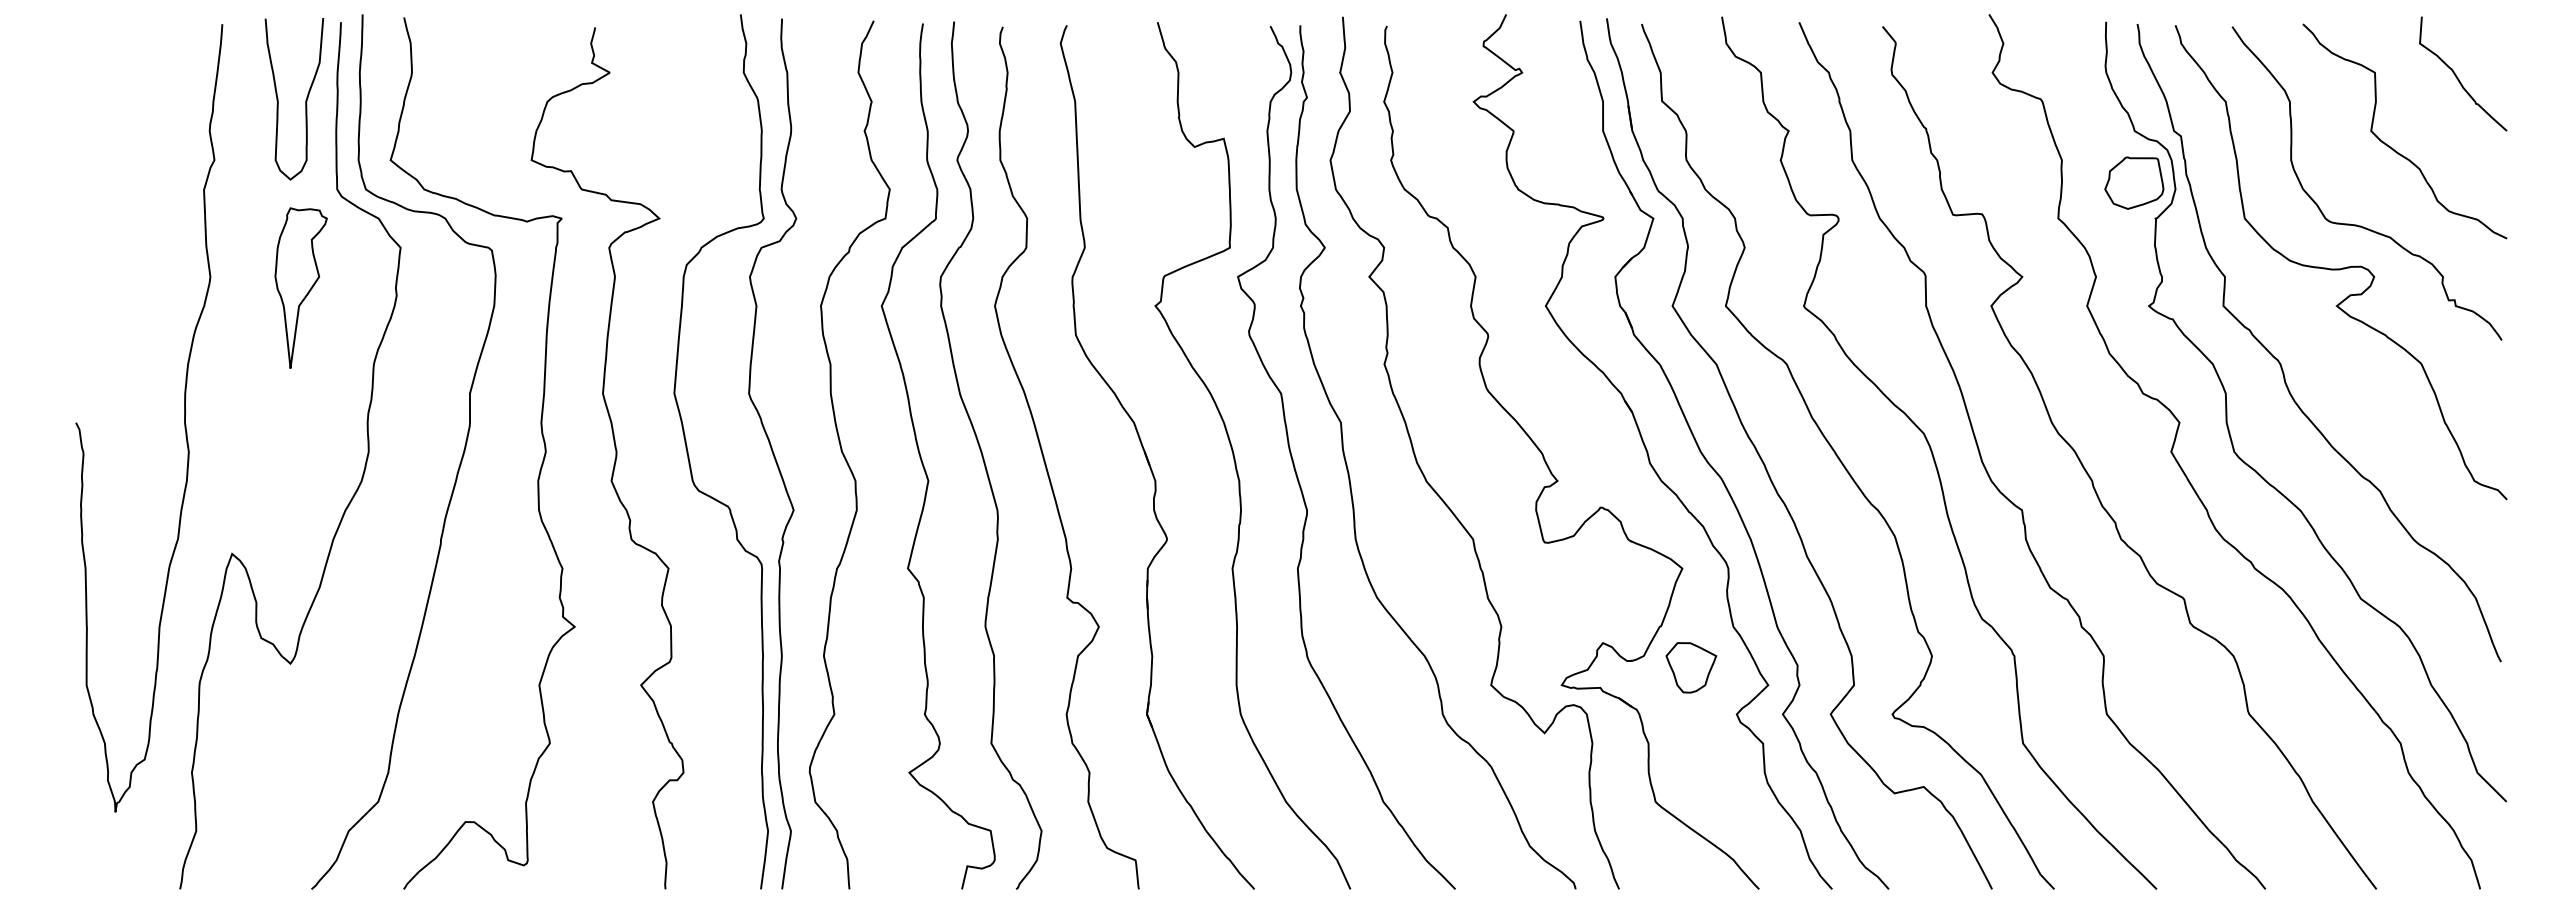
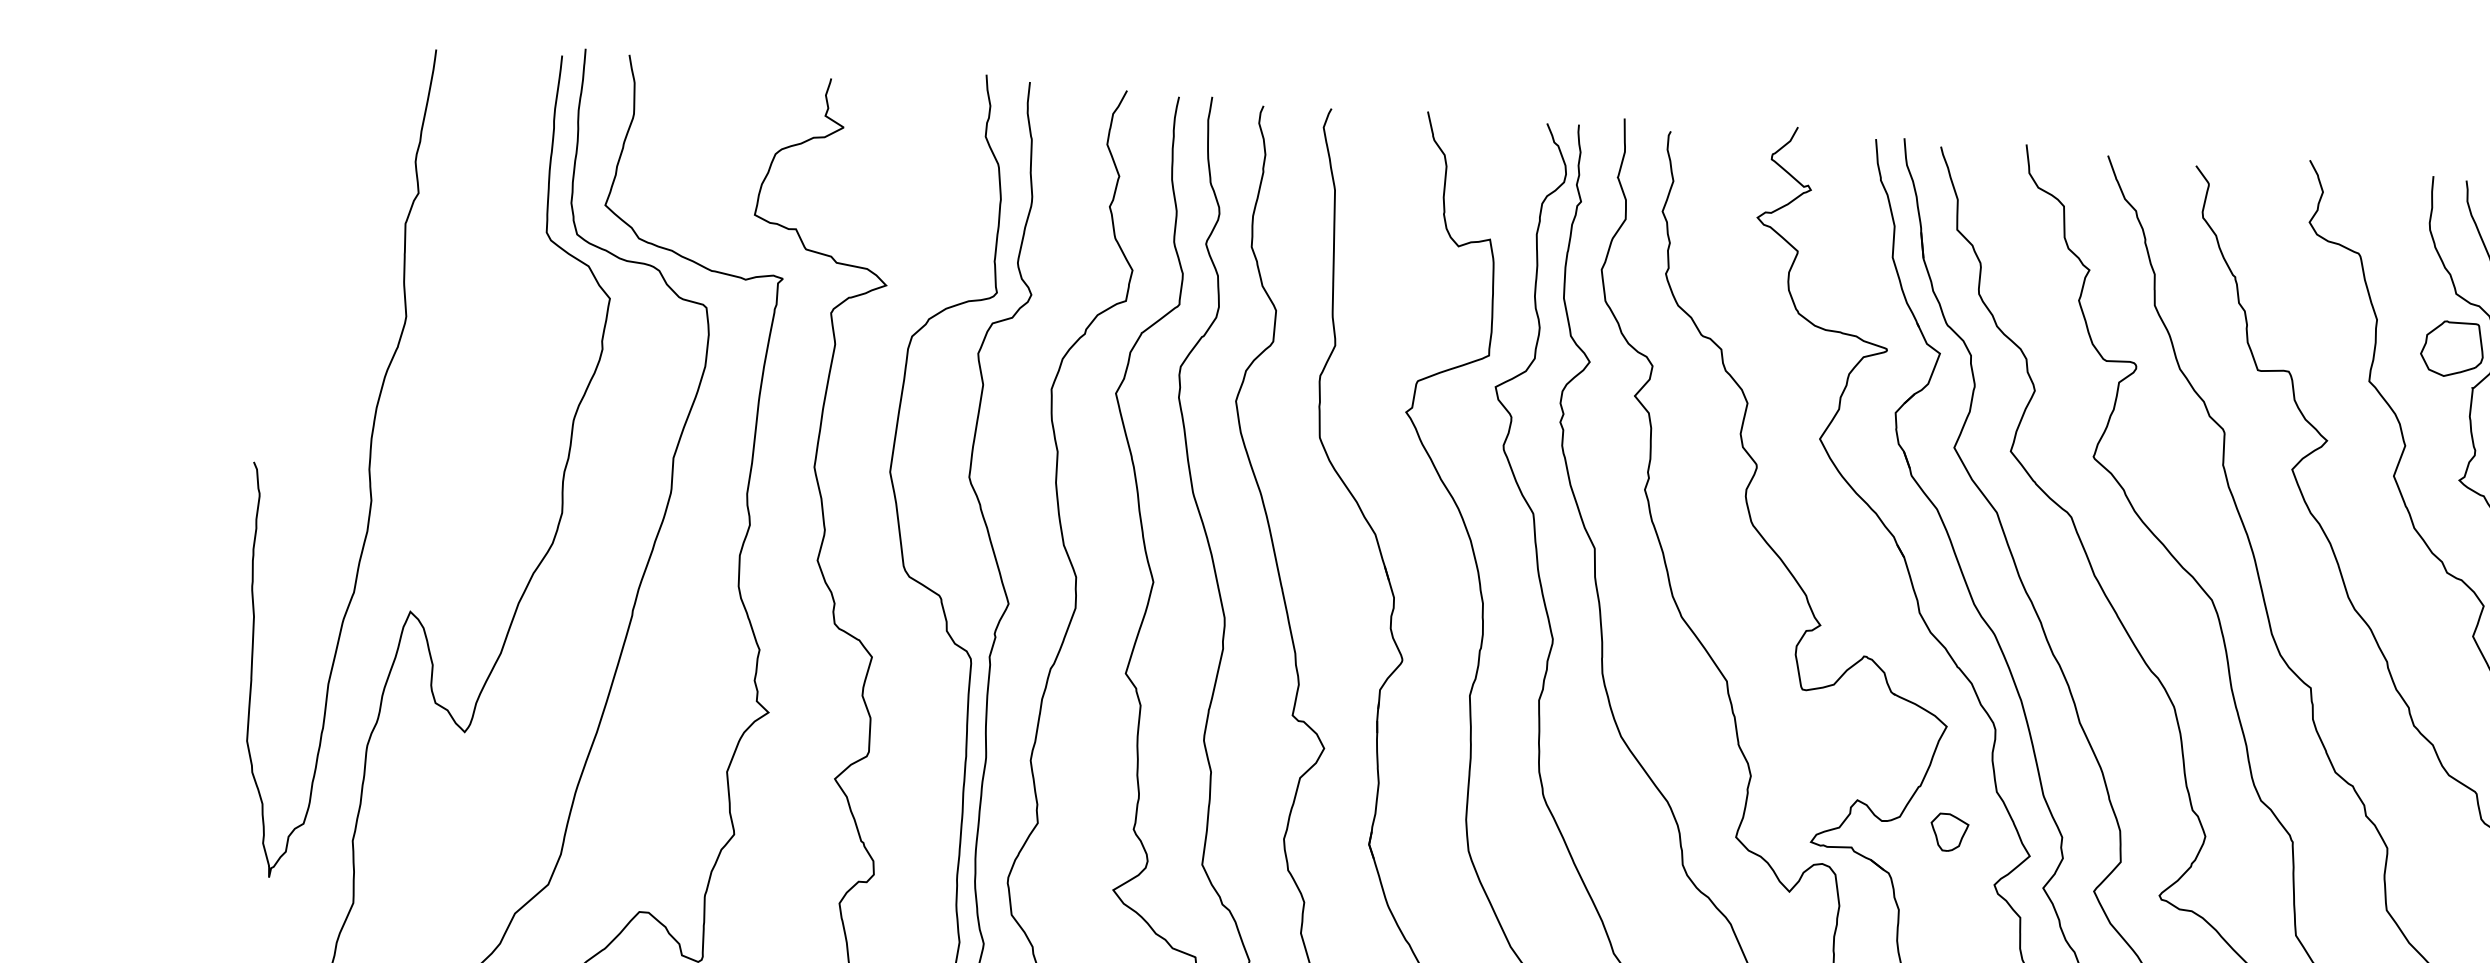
curve: (305, 100) -> (519, 136), removed
part: (300, 287) -> (501, 333), removed
part: (1691, 667) -> (1949, 832), size x0.7

